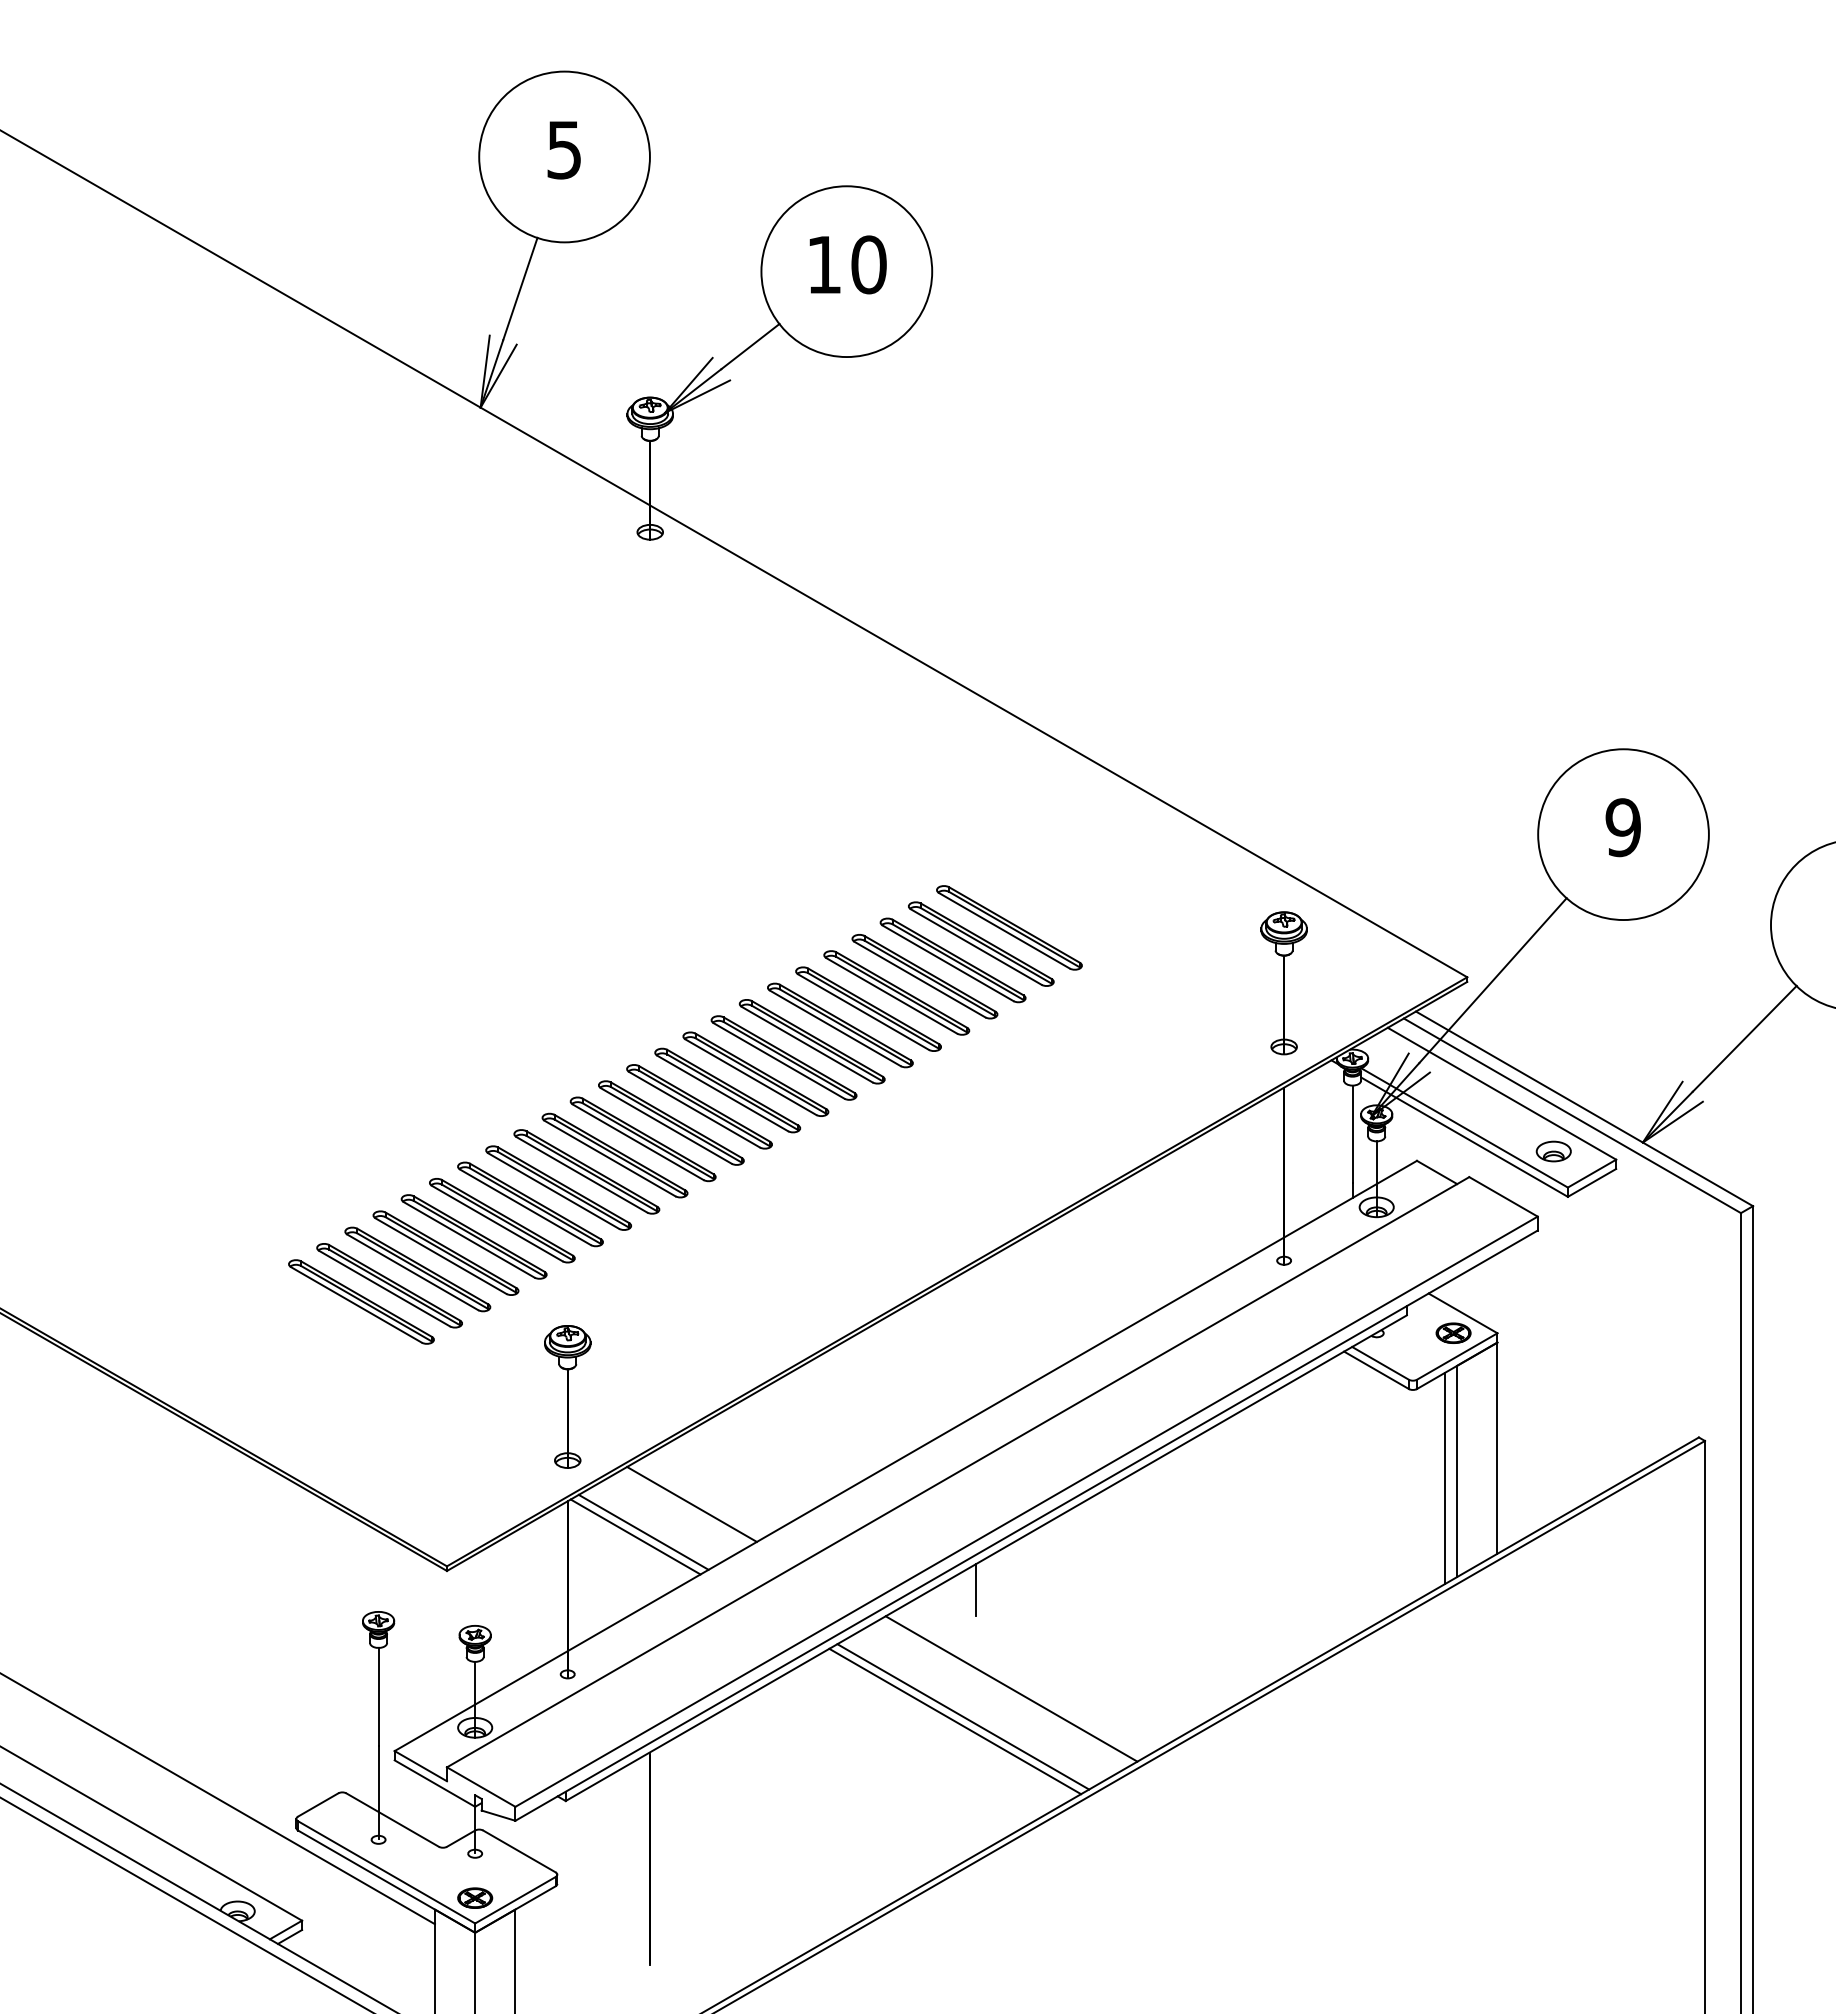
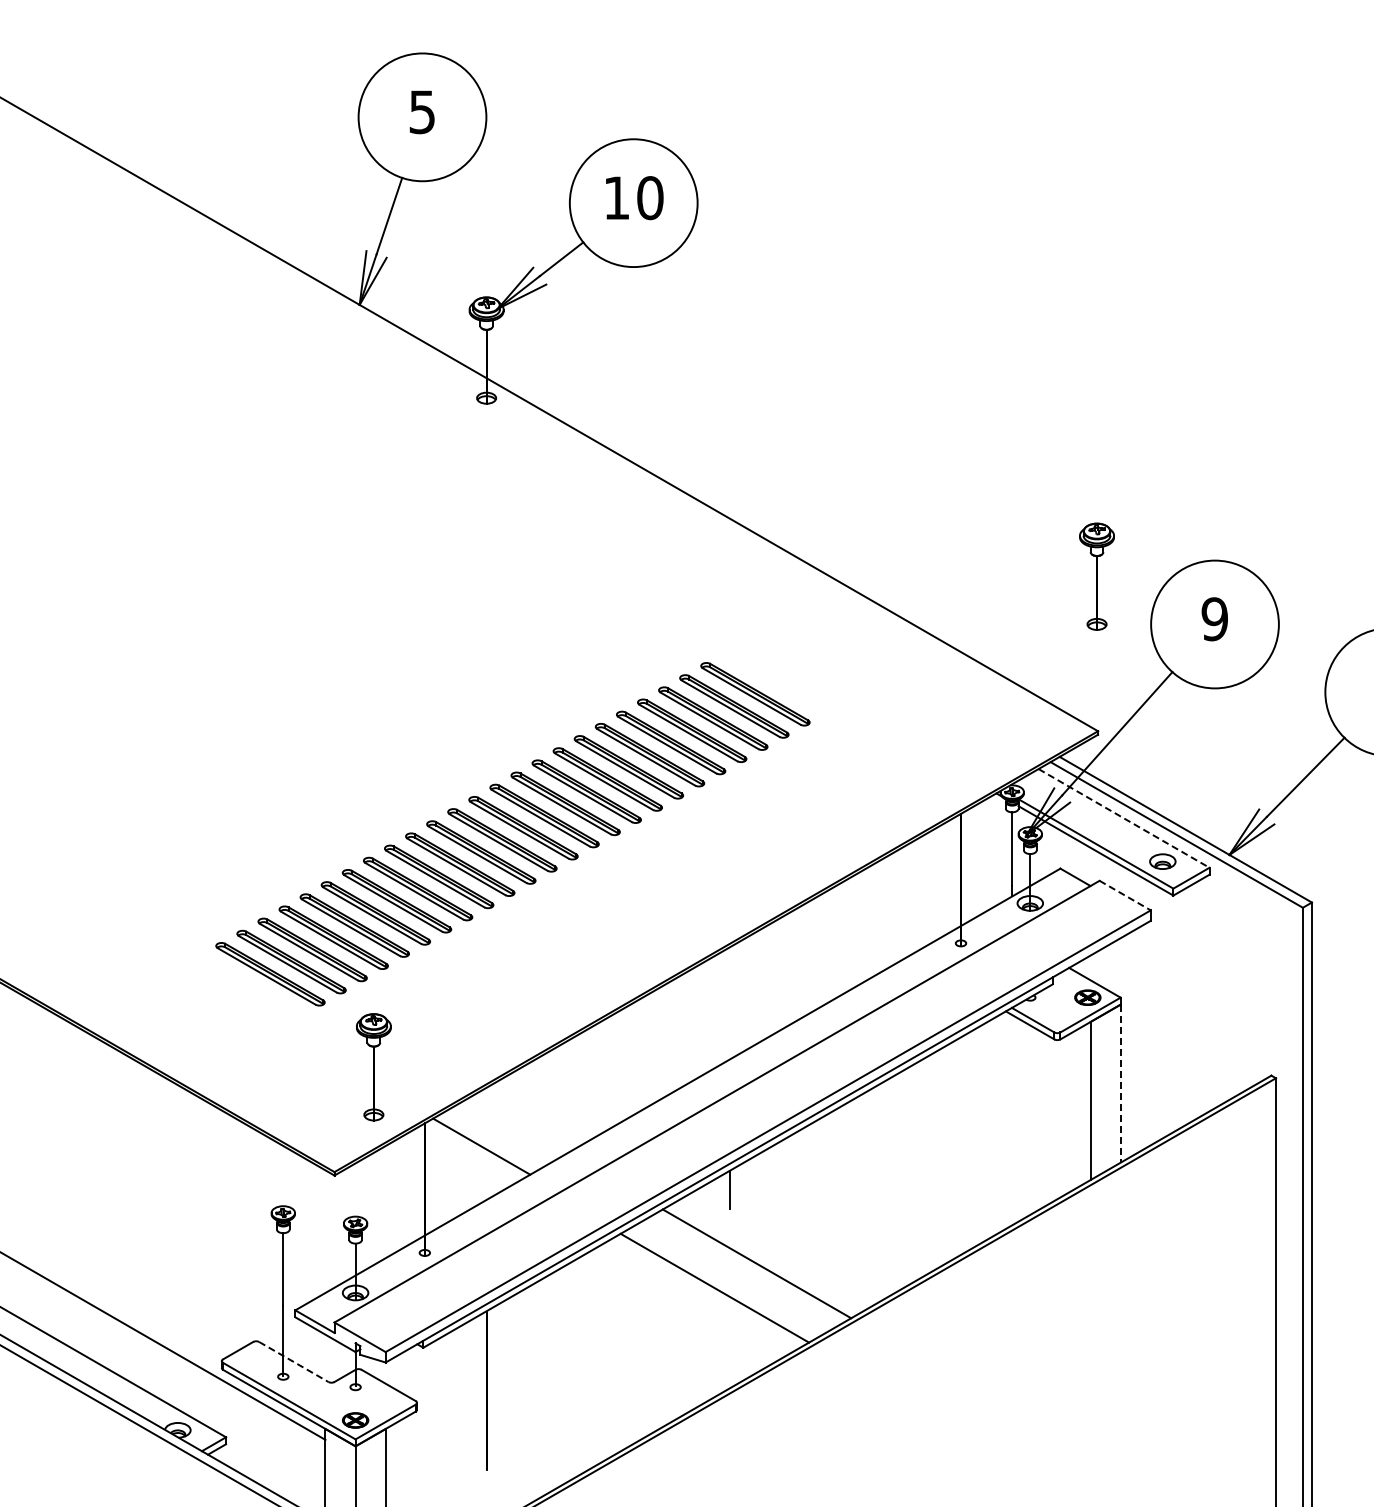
part: (1283, 982) -> (1096, 576), moved
line: (1502, 1093) -> (1124, 818), solid -> dashed
line: (1503, 1196) -> (1125, 895), solid -> dashed
part: (567, 1397) -> (373, 1067), moved
line: (1497, 1449) -> (1120, 1084), solid -> dashed
line: (1445, 1478) -> (1081, 1106), removed
line: (691, 1504) -> (517, 1125), removed
line: (635, 1537) -> (475, 1150), removed
line: (962, 1716) -> (720, 1284), removed
line: (392, 1820) -> (293, 1362), solid -> dashed

